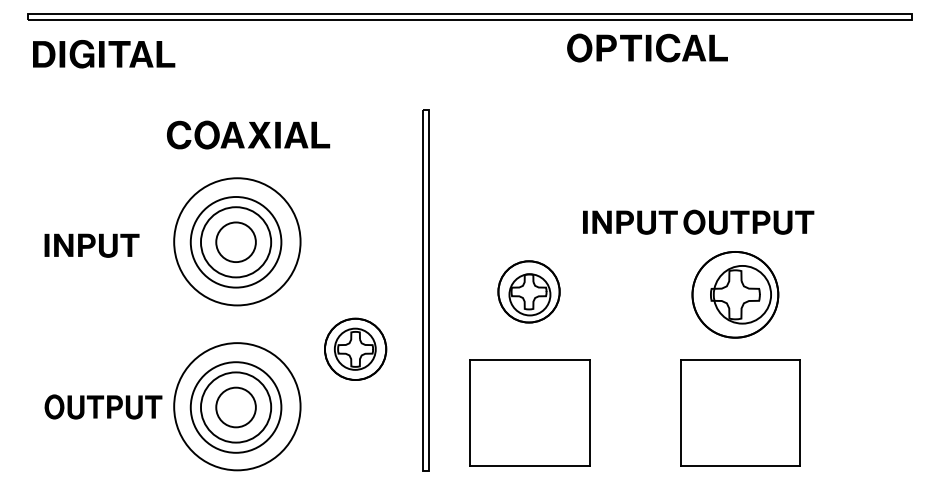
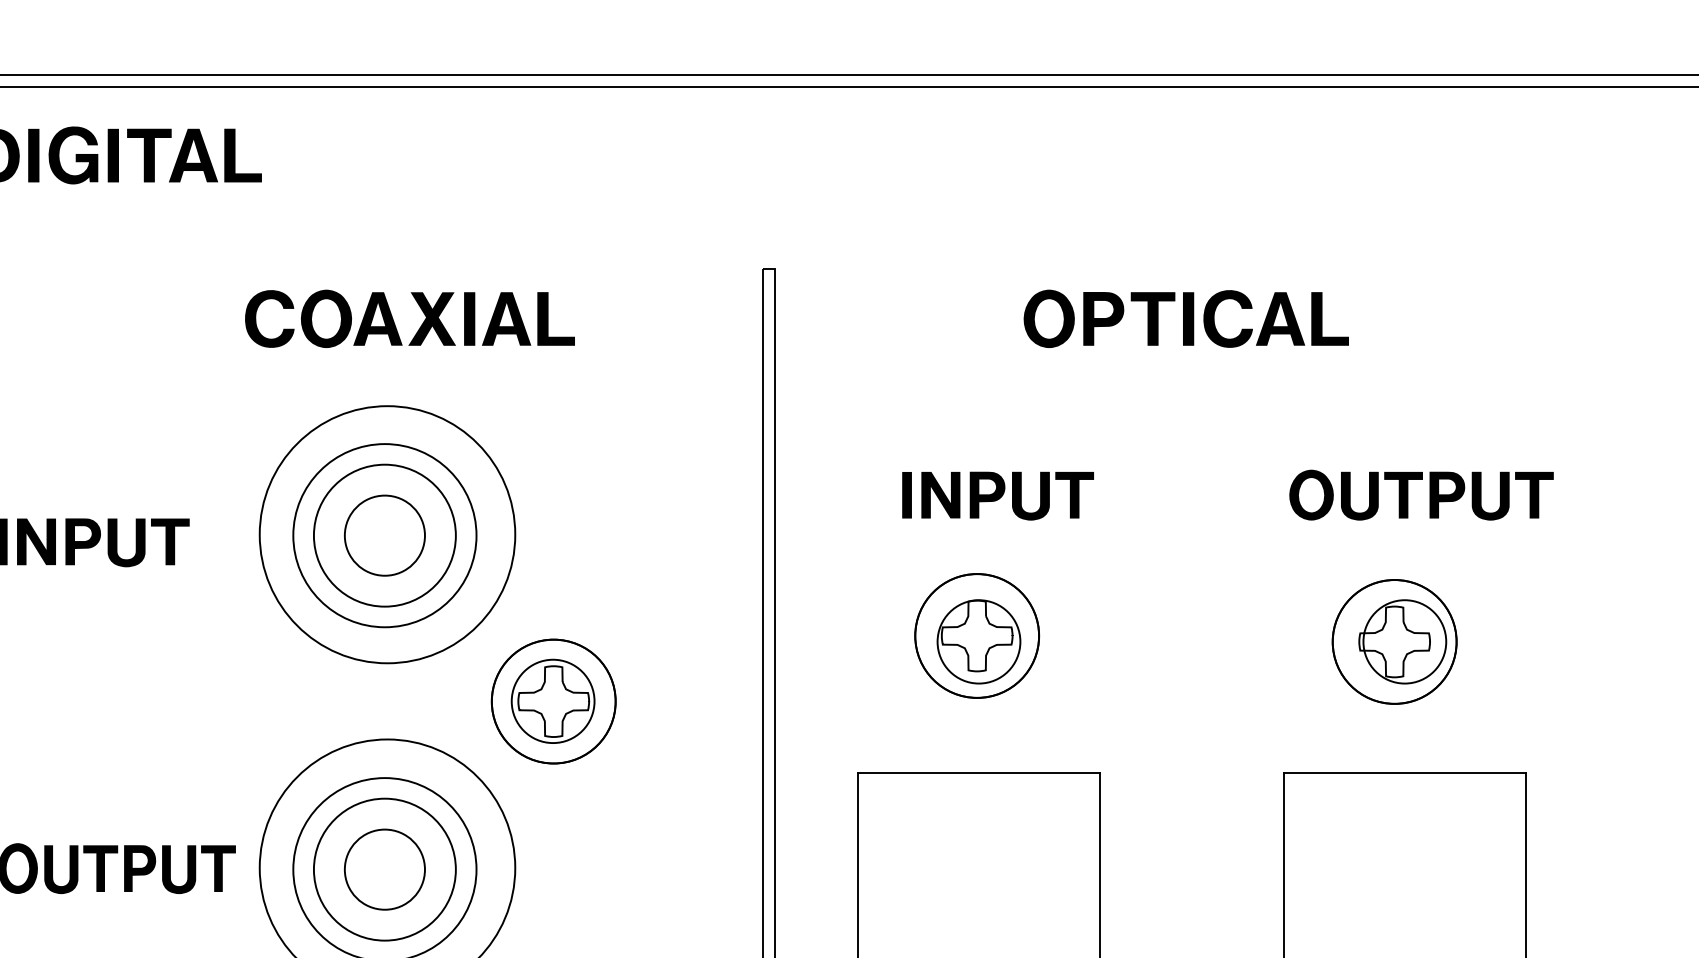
part: (647, 47) -> (1186, 317), moved
part: (630, 222) -> (998, 495), moved
part: (735, 294) -> (1394, 641), size x0.71
part: (355, 348) -> (553, 699), moved

